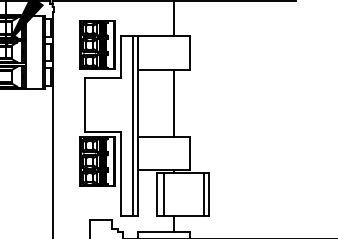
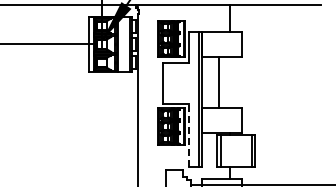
line: (174, 102) -> (218, 82), moved
line: (121, 173) -> (189, 135), solid -> dashed

